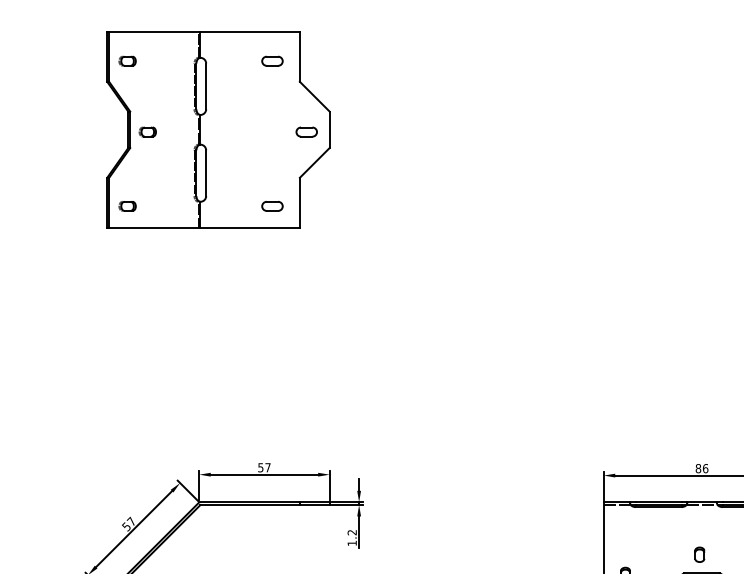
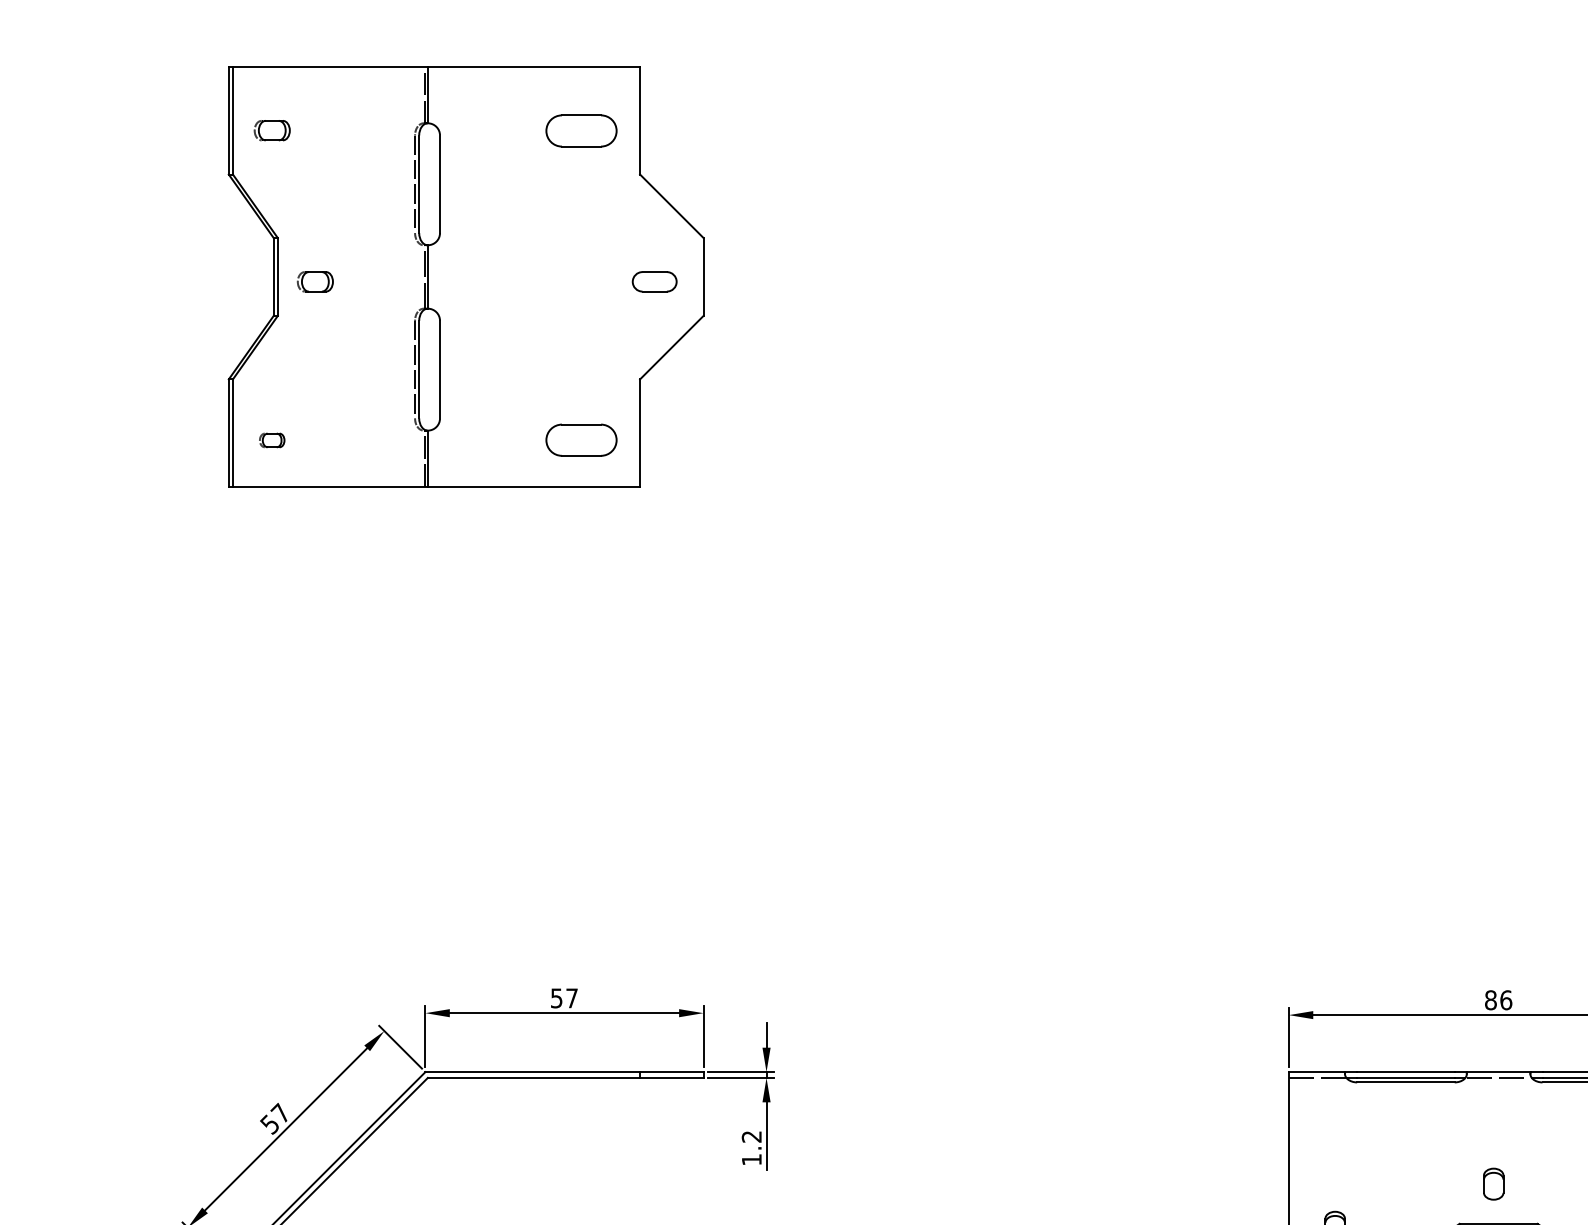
part: (272, 60) -> (581, 128), size x1.6
part: (127, 206) -> (272, 440), size x0.7
part: (272, 206) -> (581, 440), size x1.6

